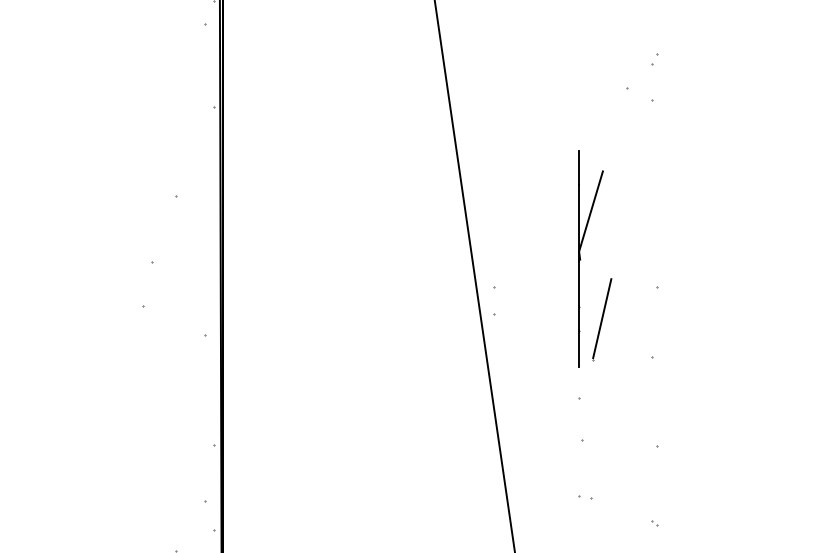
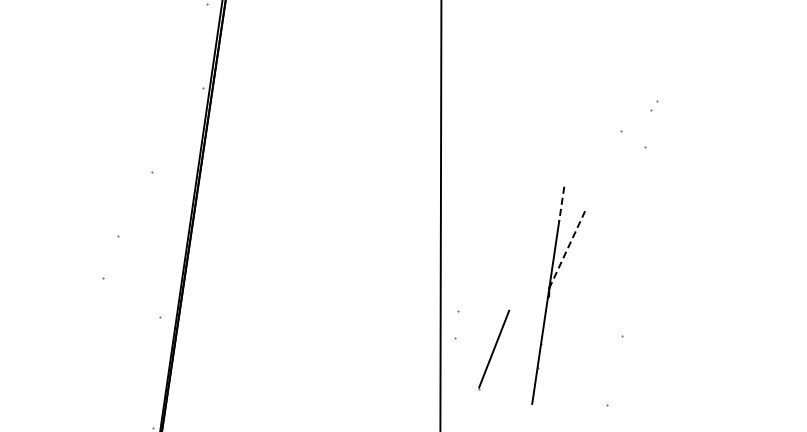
line: (579, 168) -> (562, 204), solid -> dashed
line: (591, 211) -> (567, 249), solid -> dashed
line: (602, 319) -> (494, 350), moved

